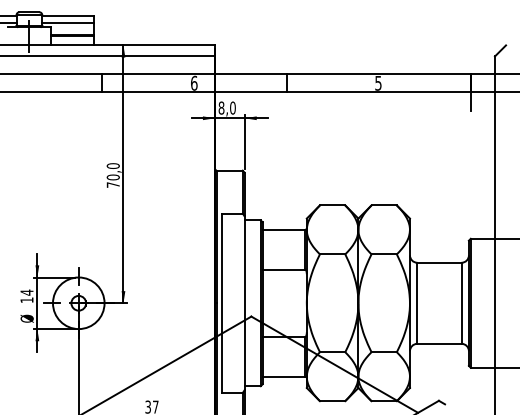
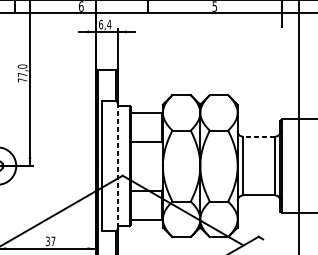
text: (226, 107) -> (104, 24), 8,0 -> 6,4
text: (112, 177) -> (22, 74), 70,0 -> 77,0
line: (438, 262) -> (258, 136), solid -> dashed
line: (244, 303) -> (117, 166), solid -> dashed

